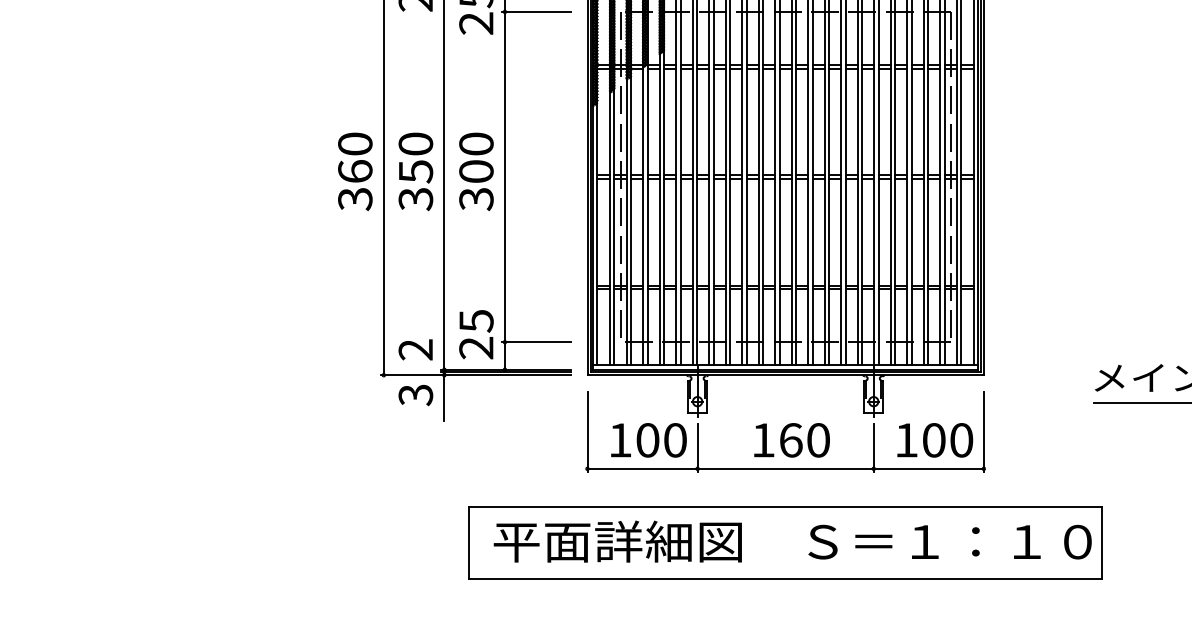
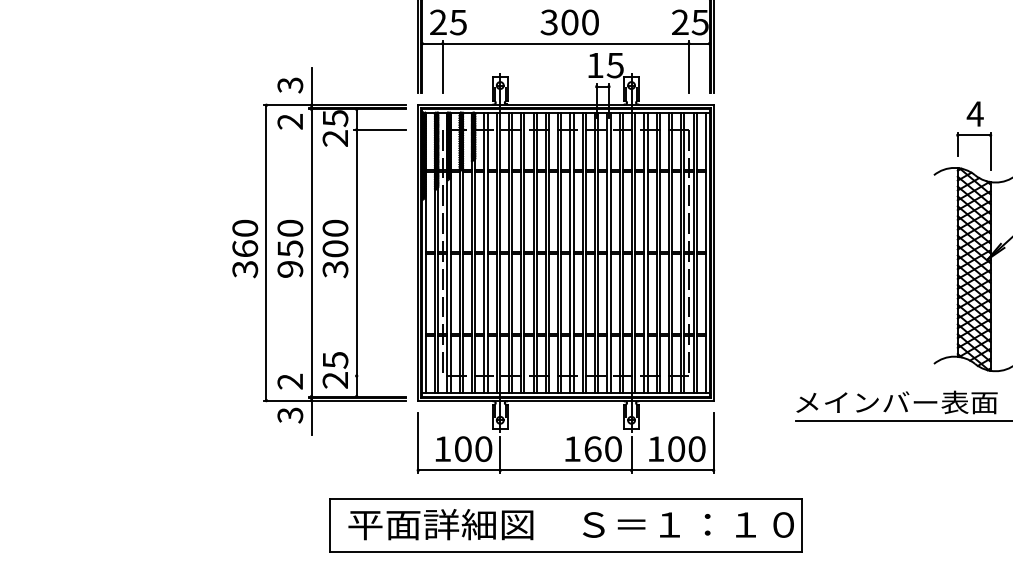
text: (416, 199) -> (290, 269), 350 -> 950
line: (535, 342) -> (379, 376), removed
text: (791, 439) -> (593, 448), moved

